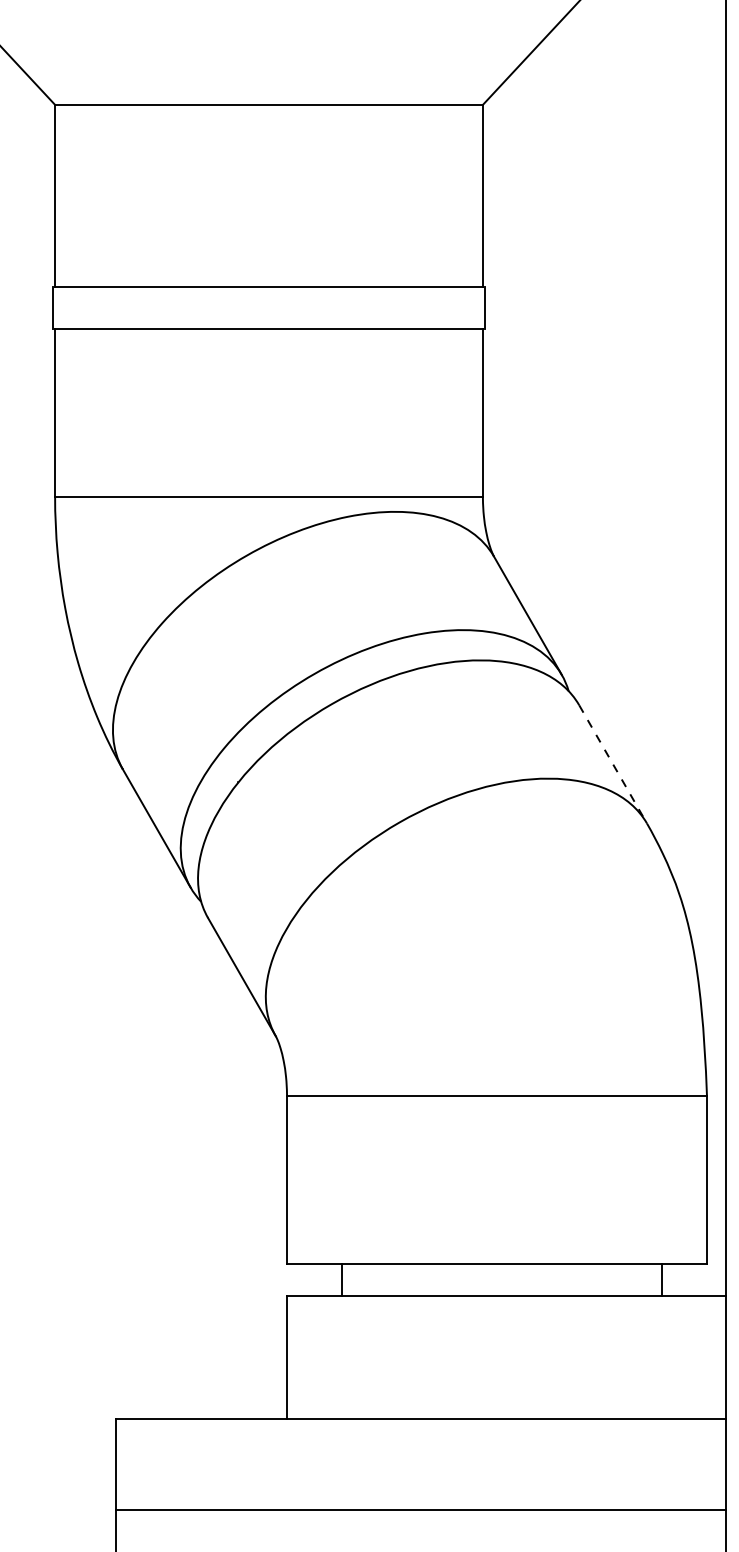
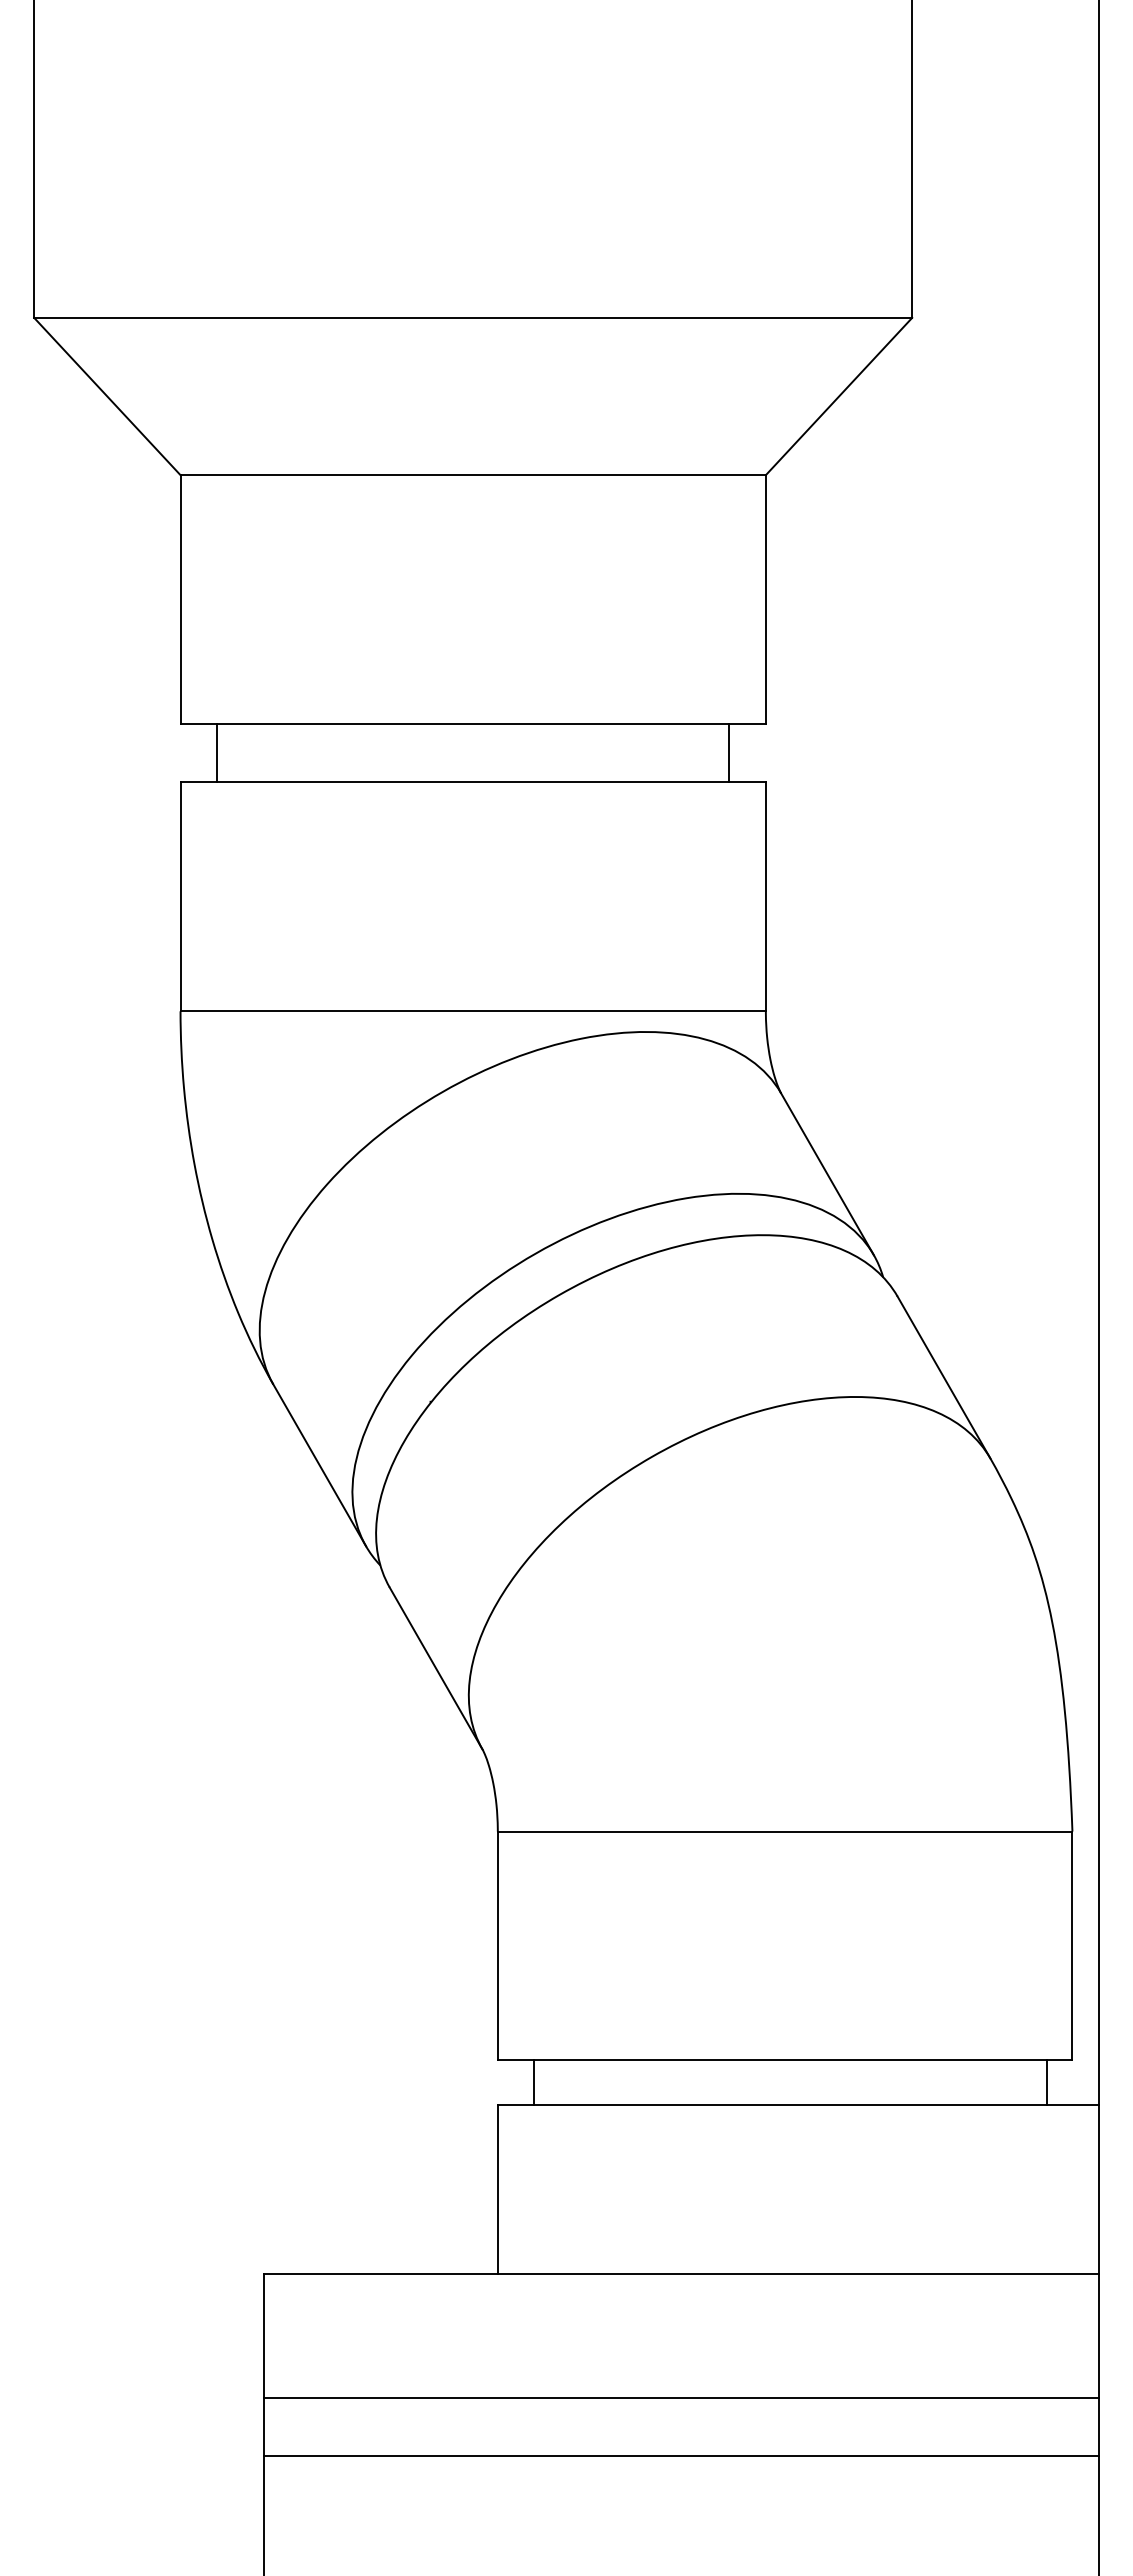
line: (53, 307) -> (217, 752), moved
line: (485, 307) -> (729, 752), moved
line: (613, 764) -> (944, 1377), dashed -> solid
line: (342, 1279) -> (534, 2082), moved
line: (661, 1279) -> (1046, 2082), moved

